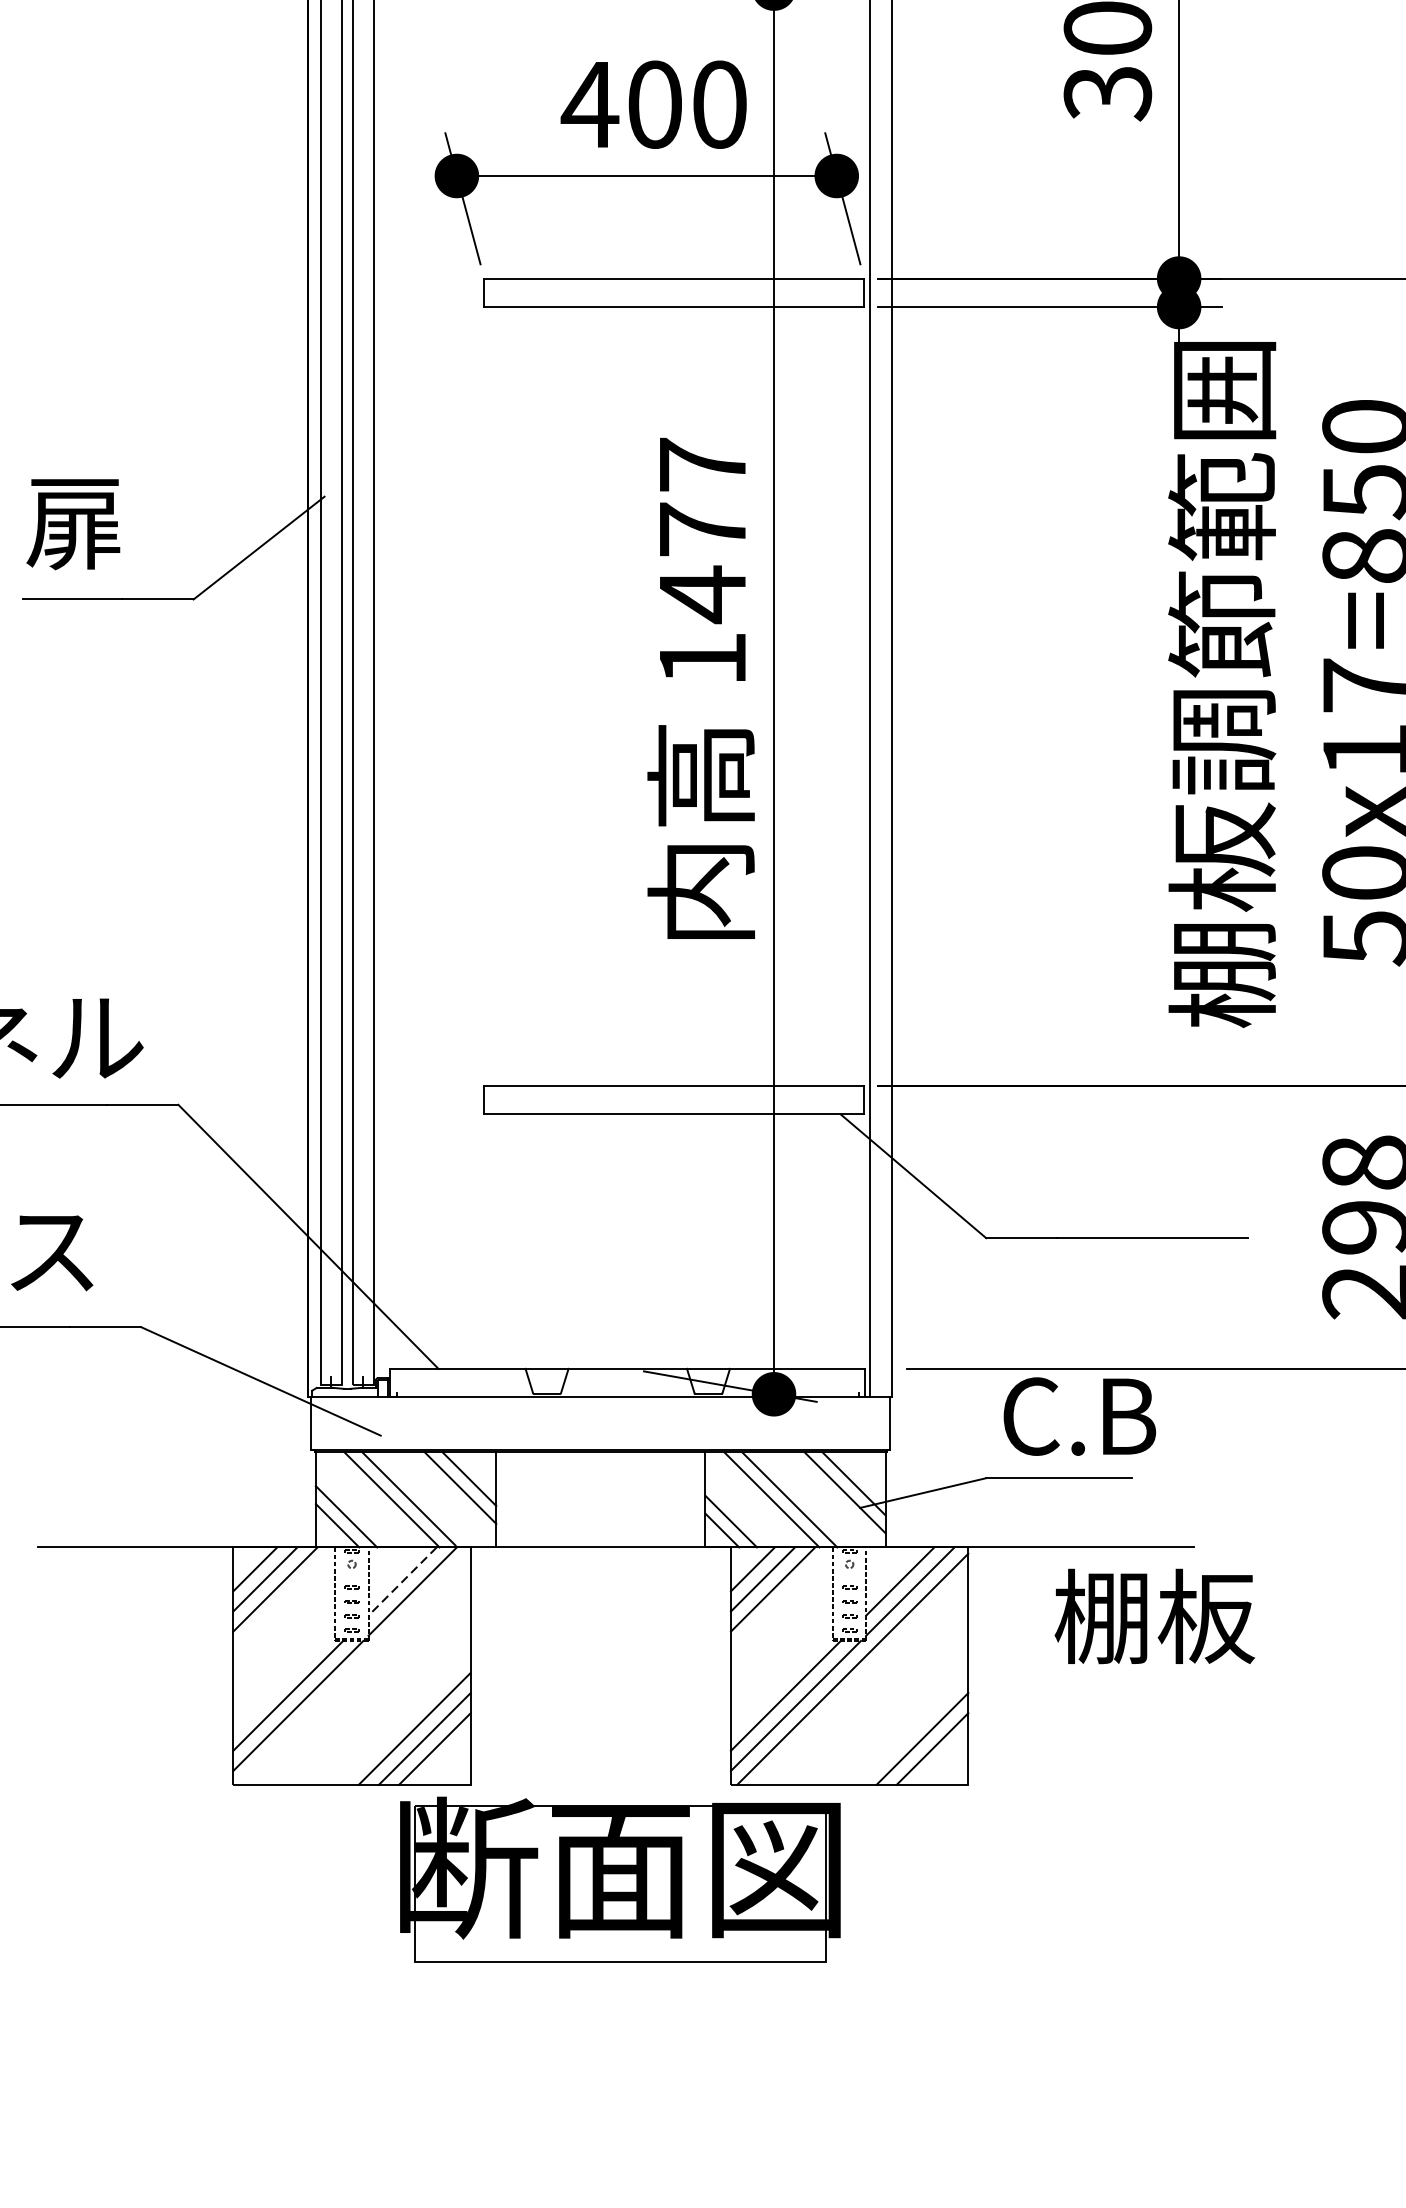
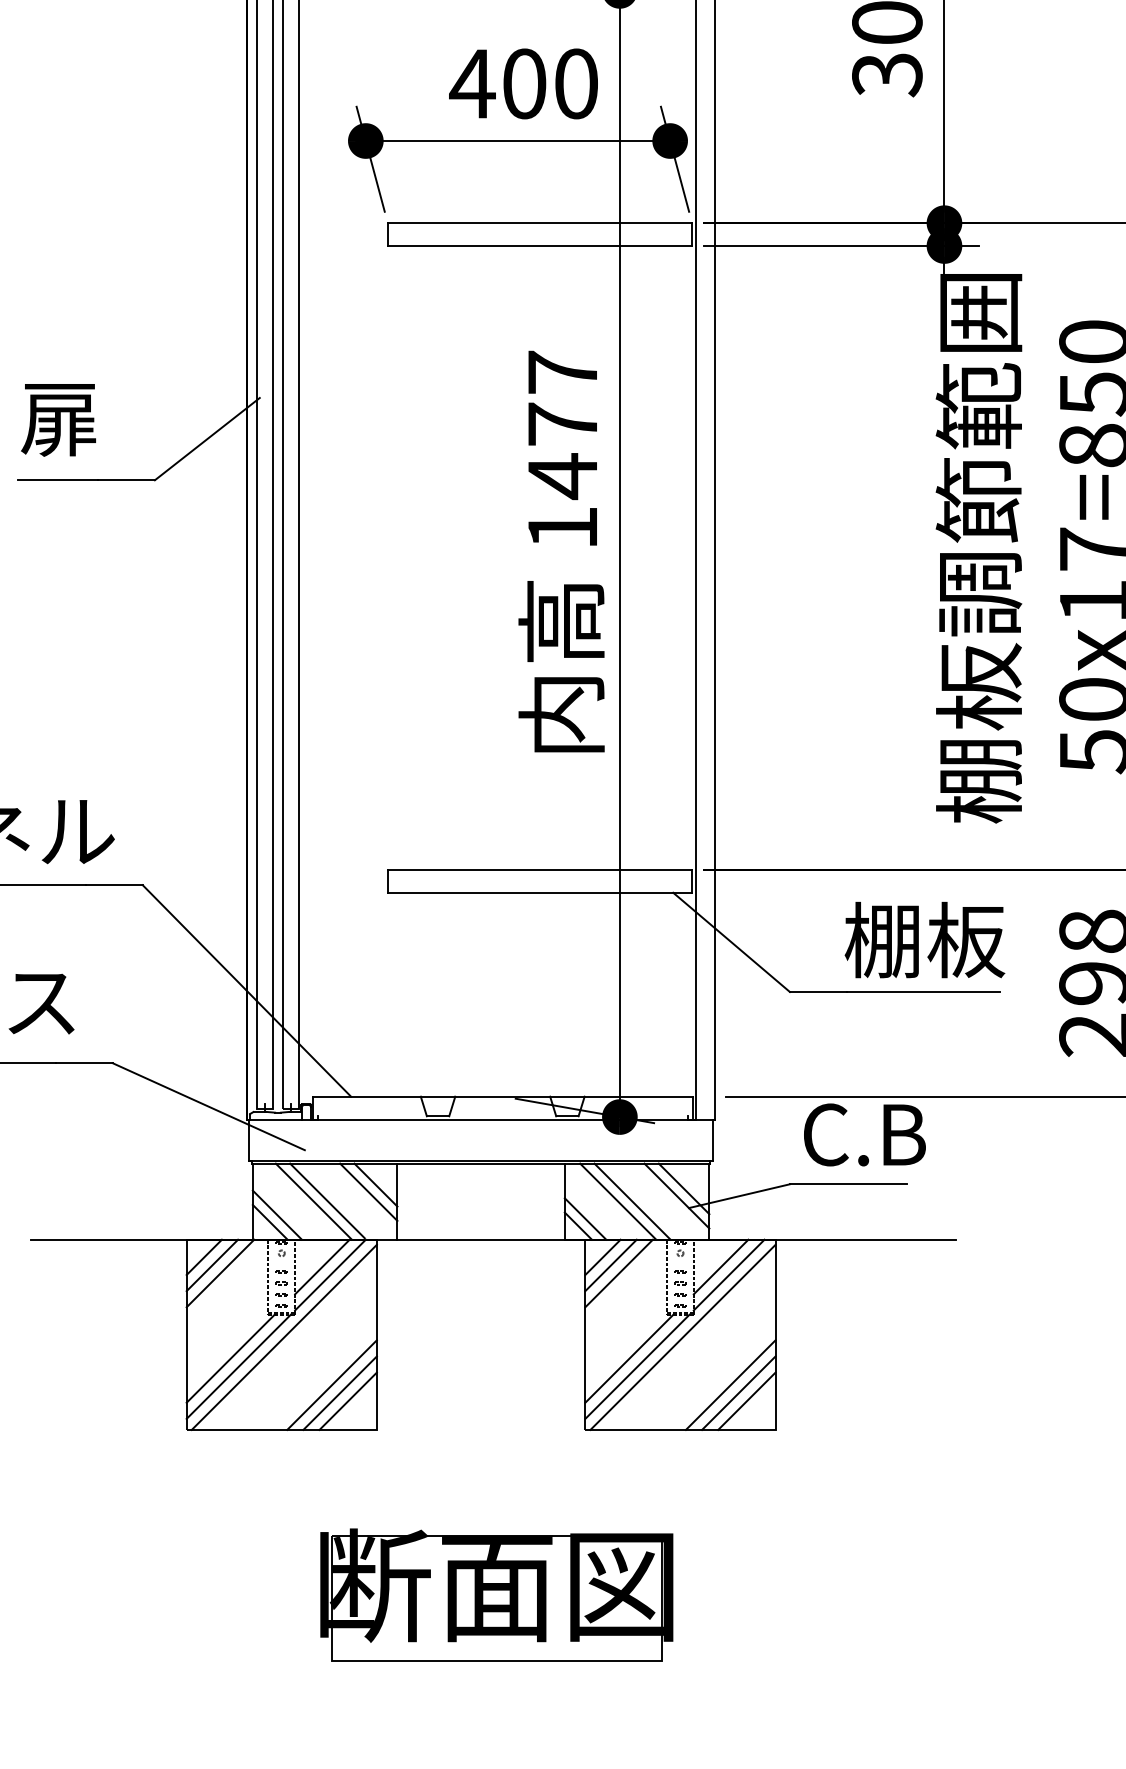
line: (402, 1582) -> (322, 1267), dashed -> solid
text: (1154, 1617) -> (924, 940), moved
line: (354, 1668) -> (283, 1336), added
line: (912, 1728) -> (730, 1384), added
part: (619, 1879) -> (496, 1594), moved

